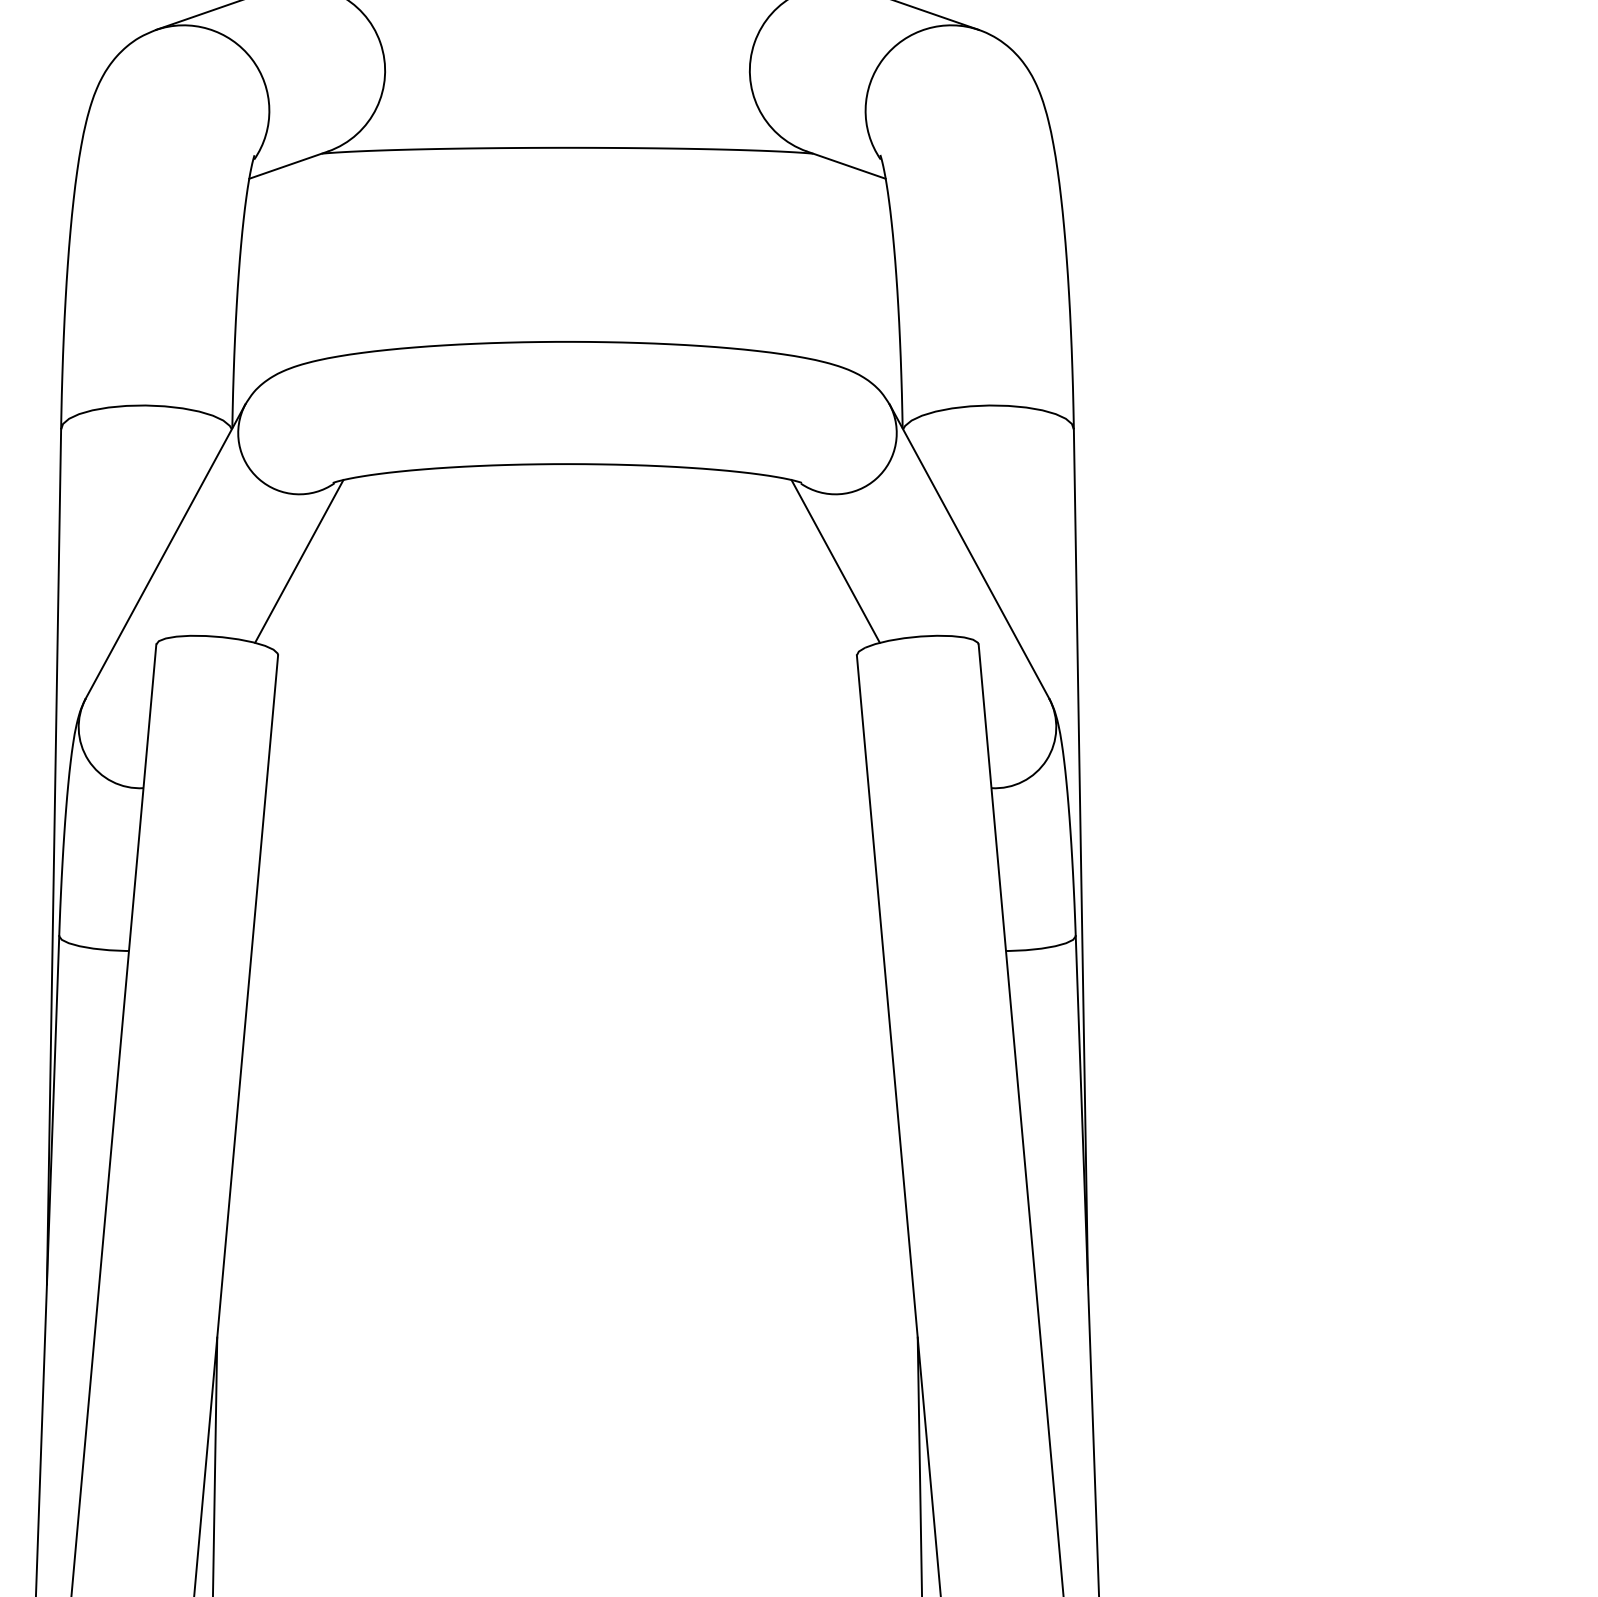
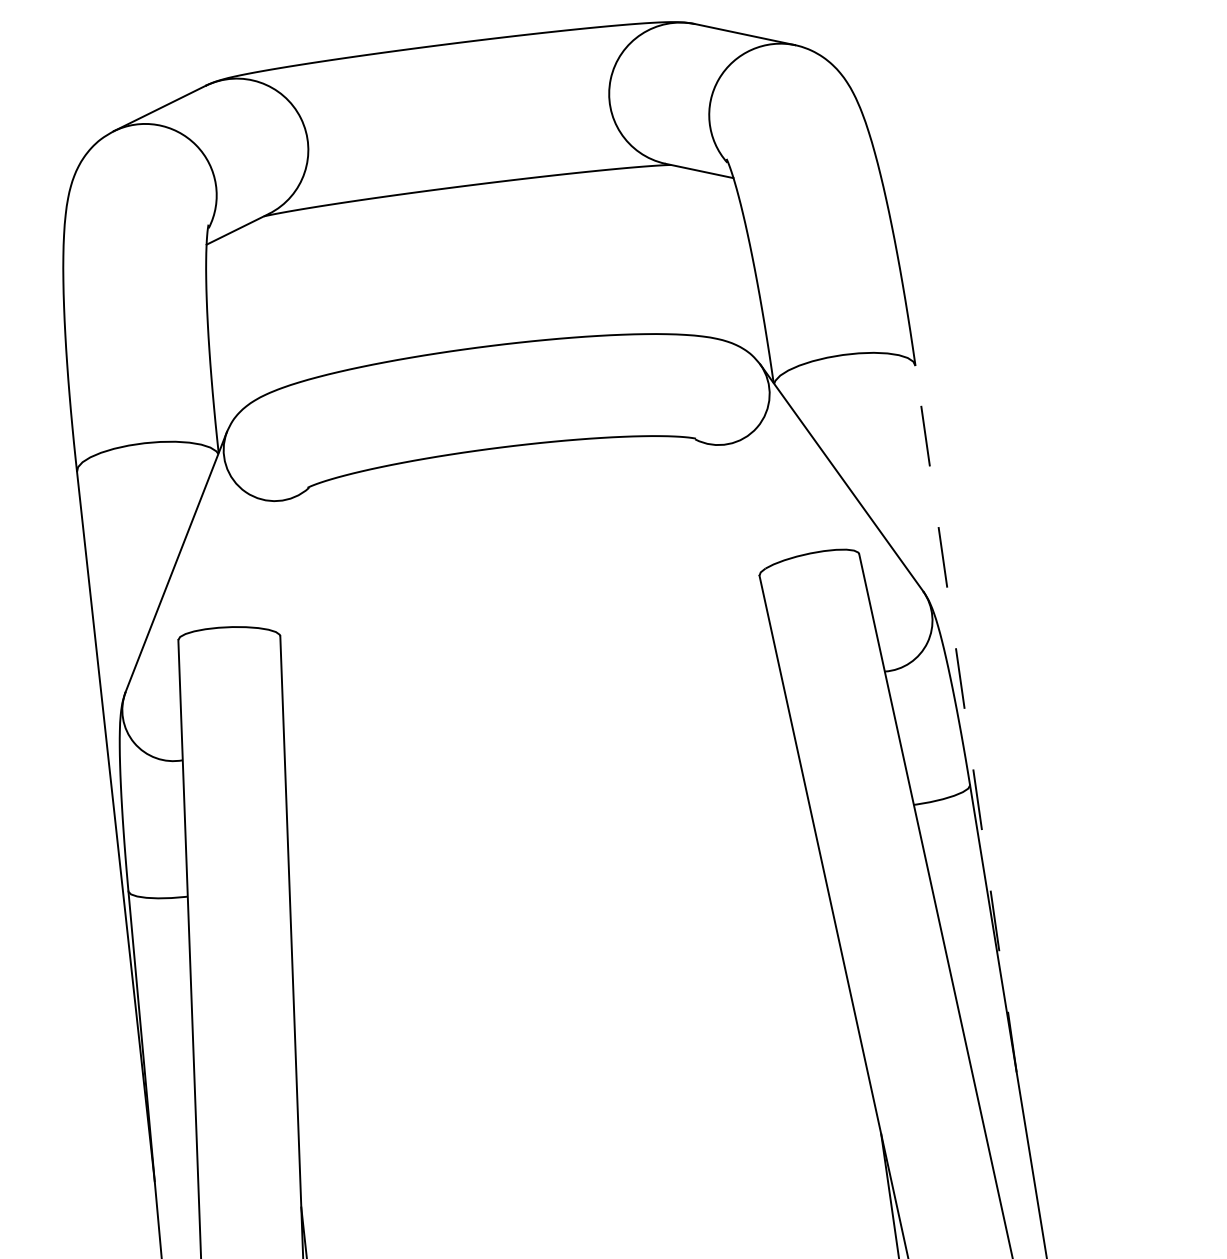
line: (299, 561) -> (288, 556), removed
line: (835, 561) -> (731, 500), removed
line: (1080, 856) -> (965, 718), solid -> dashed

